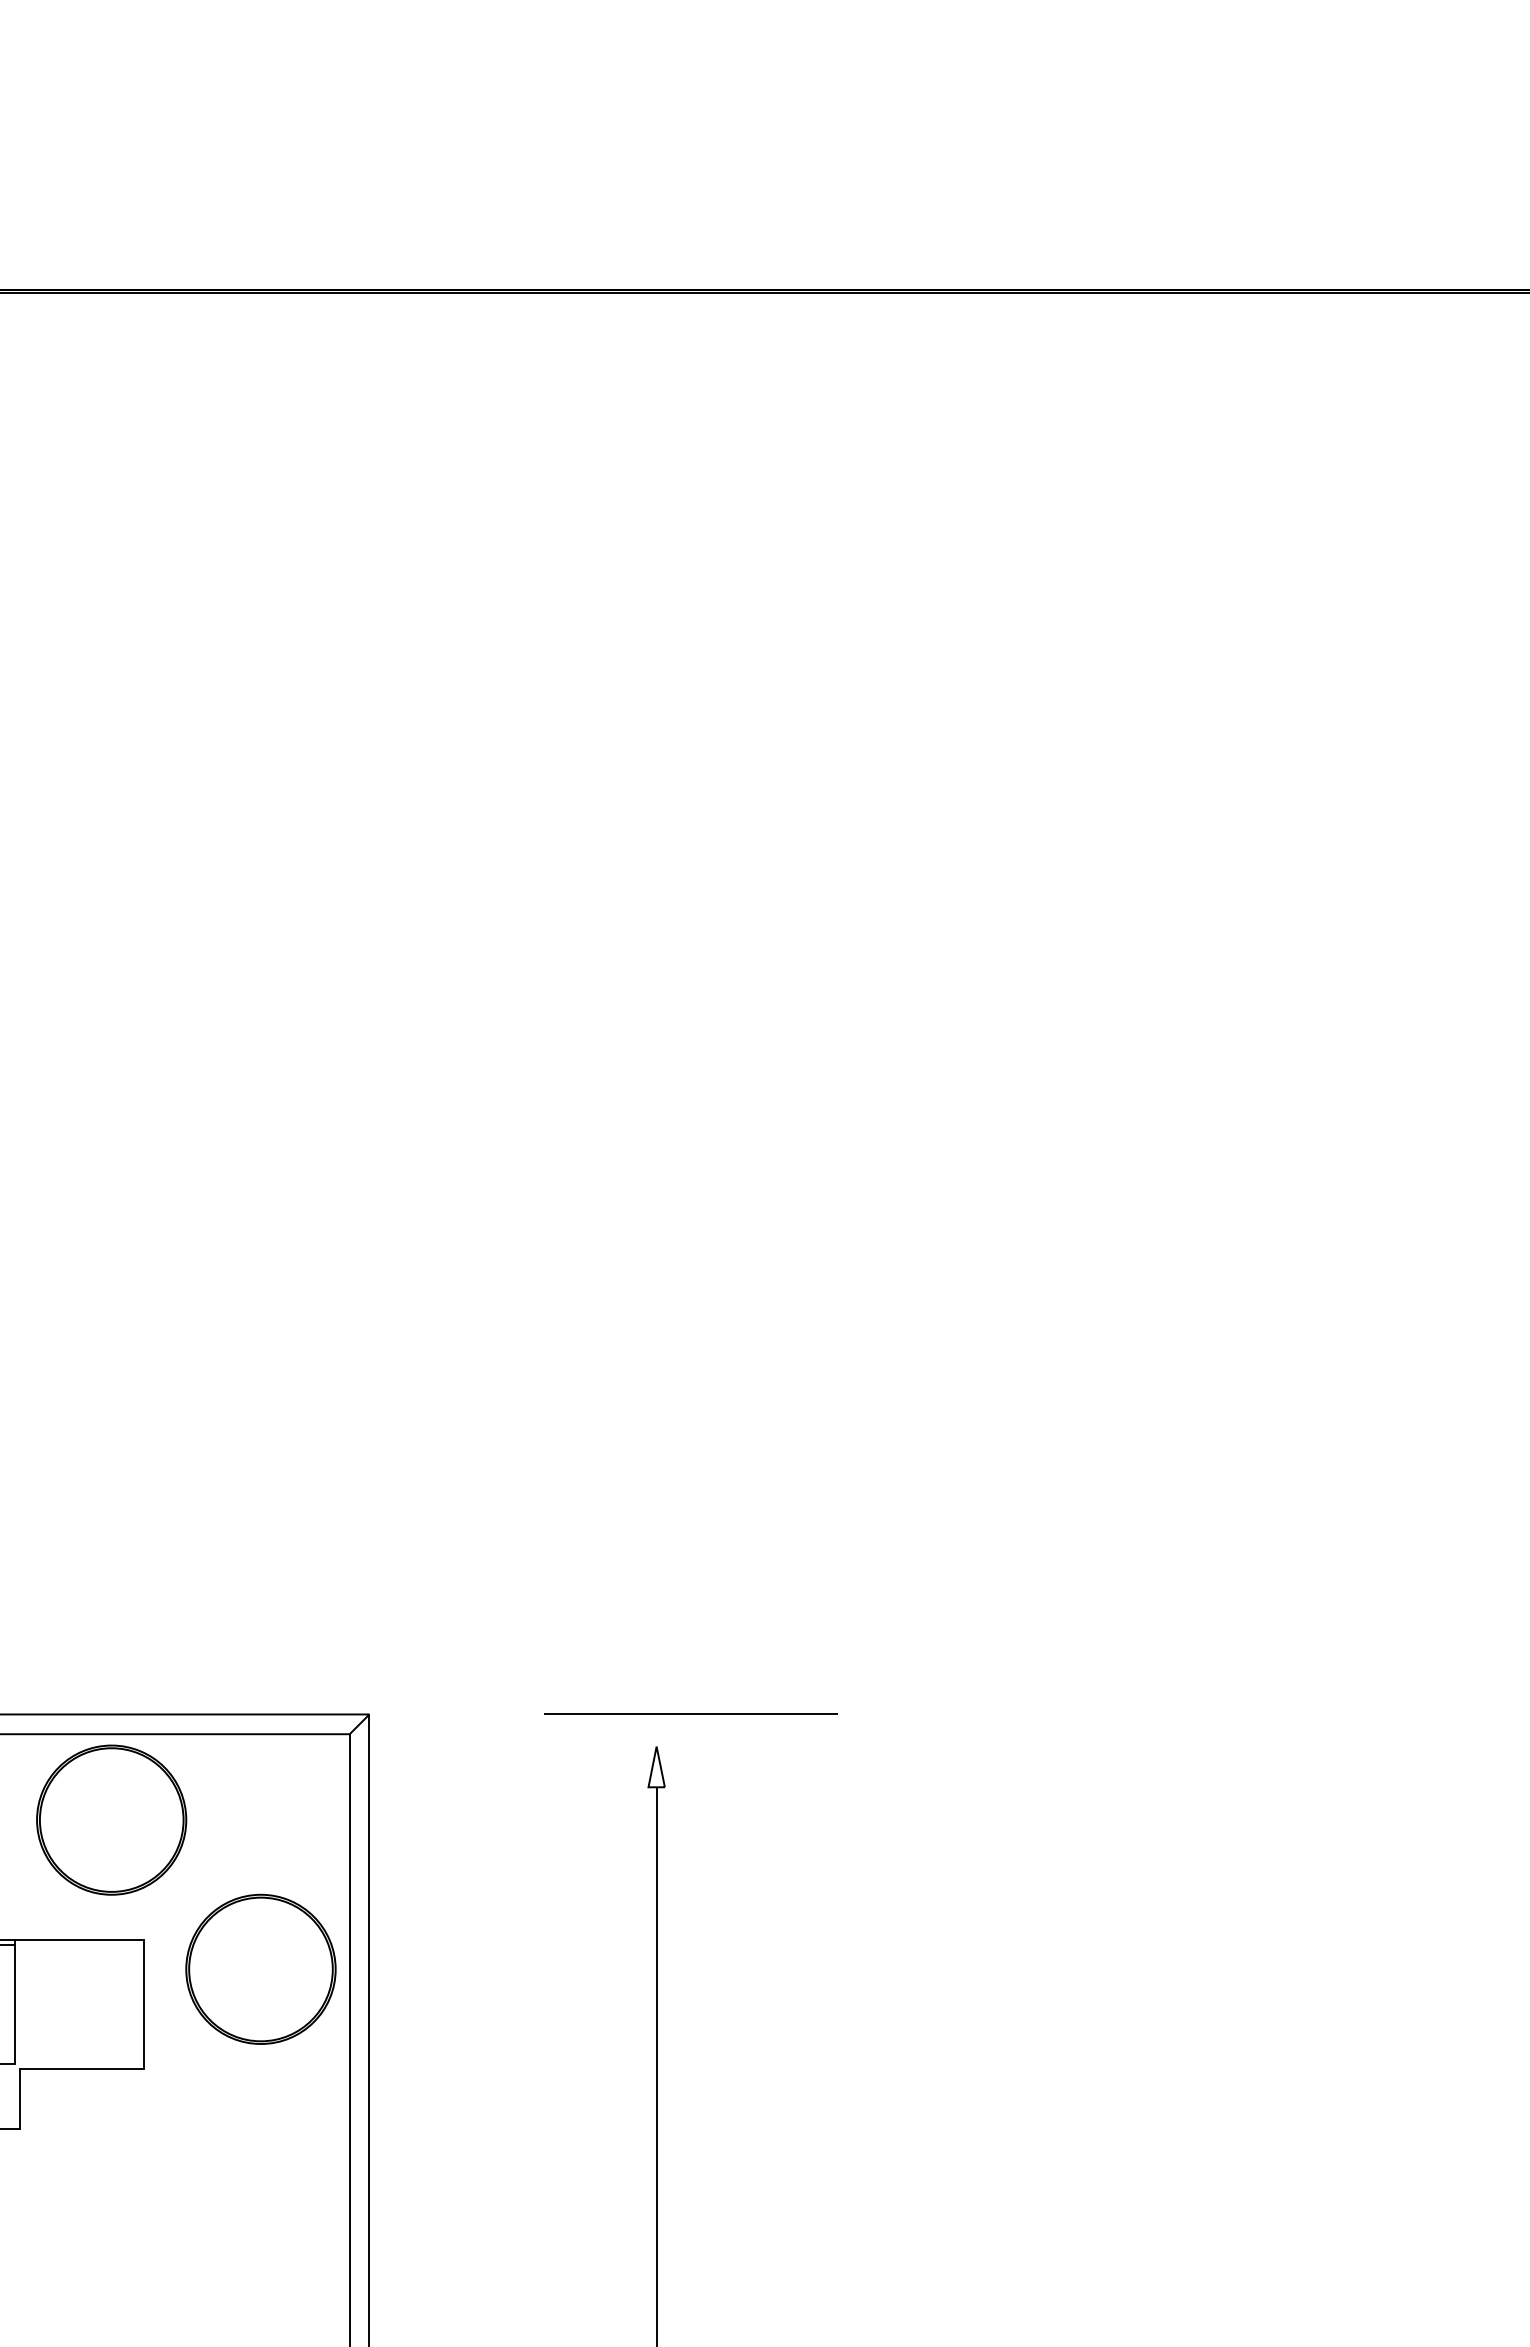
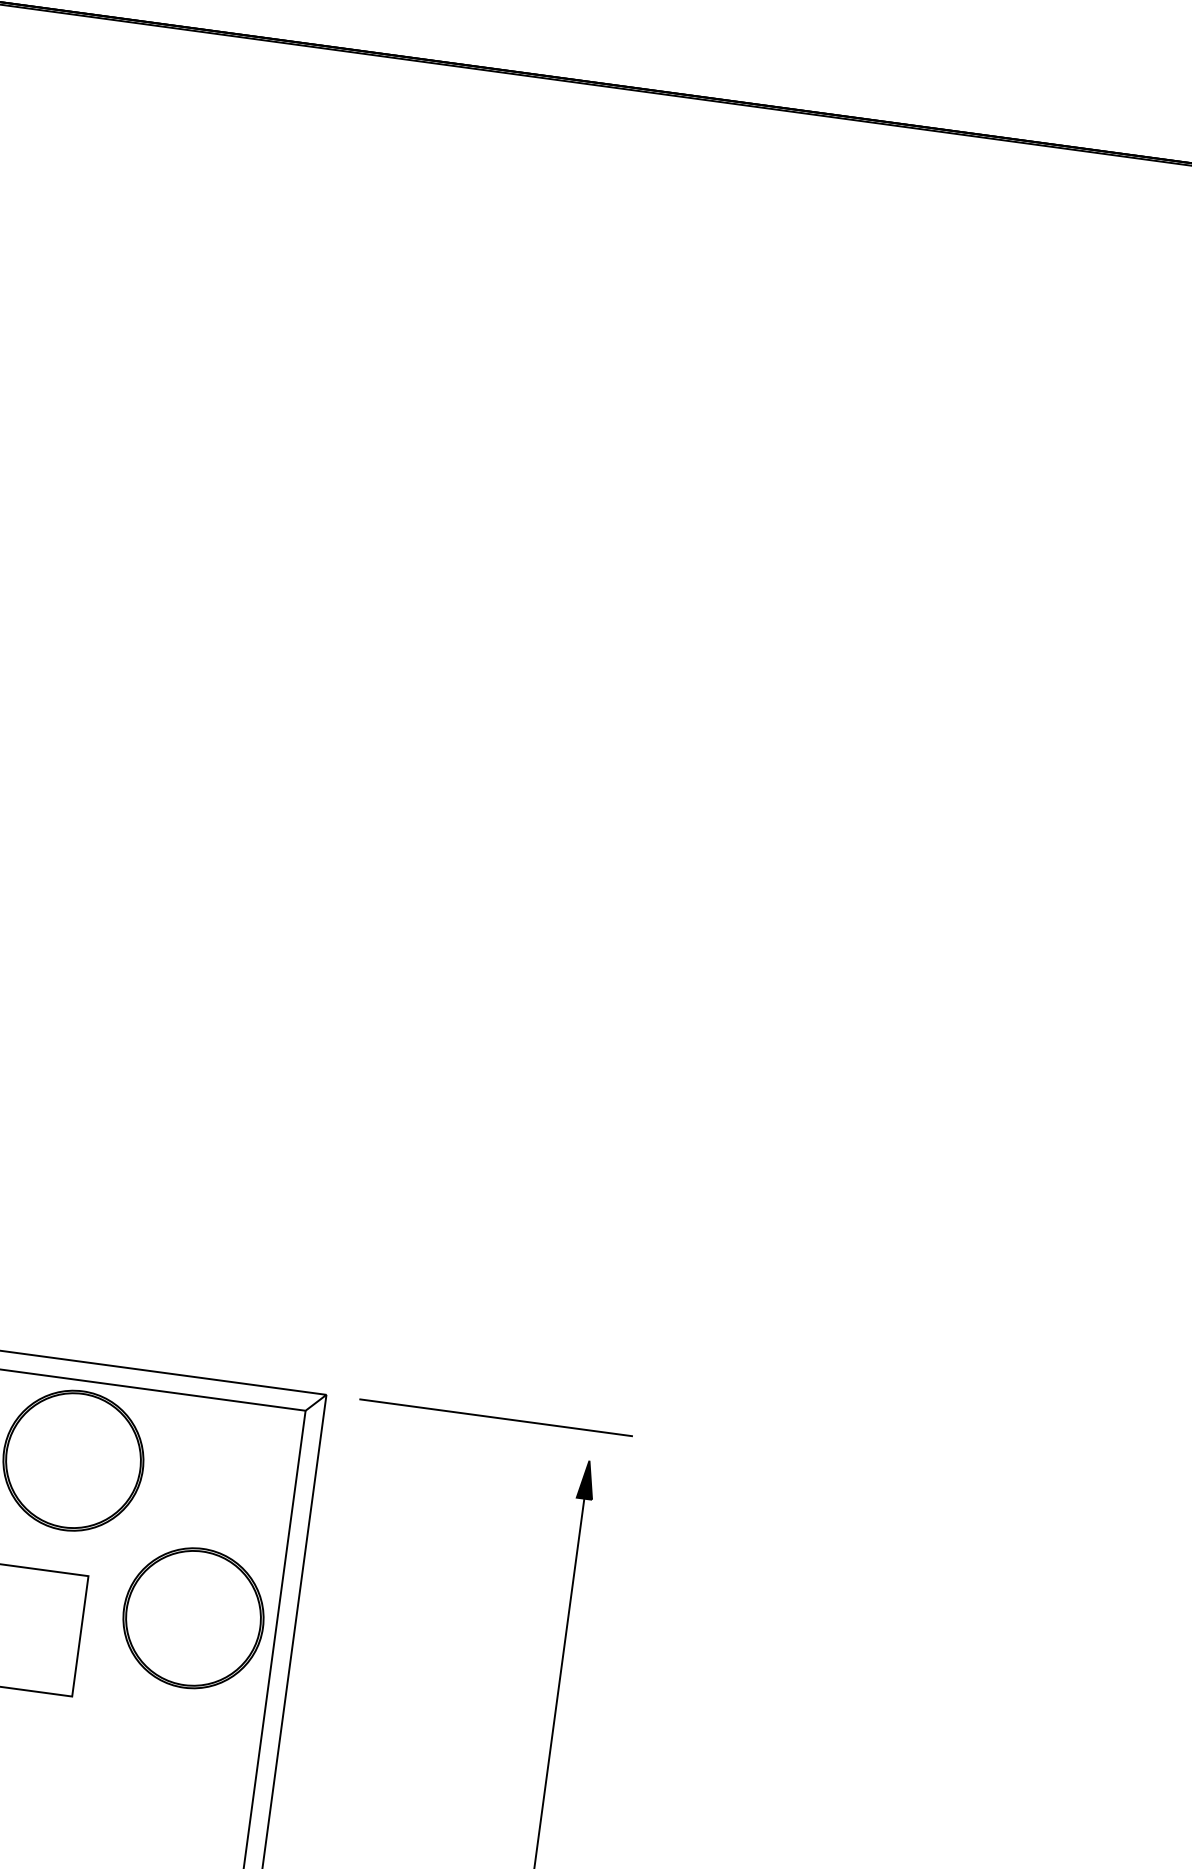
line: (690, 1713) -> (495, 1416), moved
fill: (656, 1766) -> (586, 1479), added

